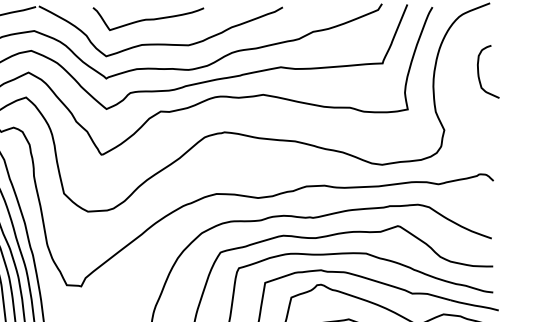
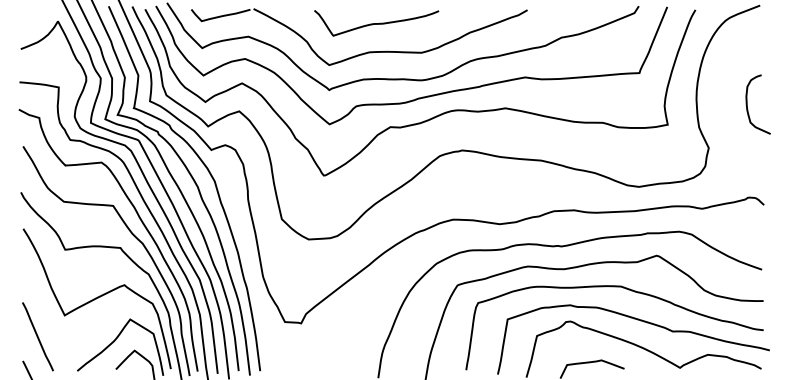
curve: (478, 71) -> (747, 104), moved

